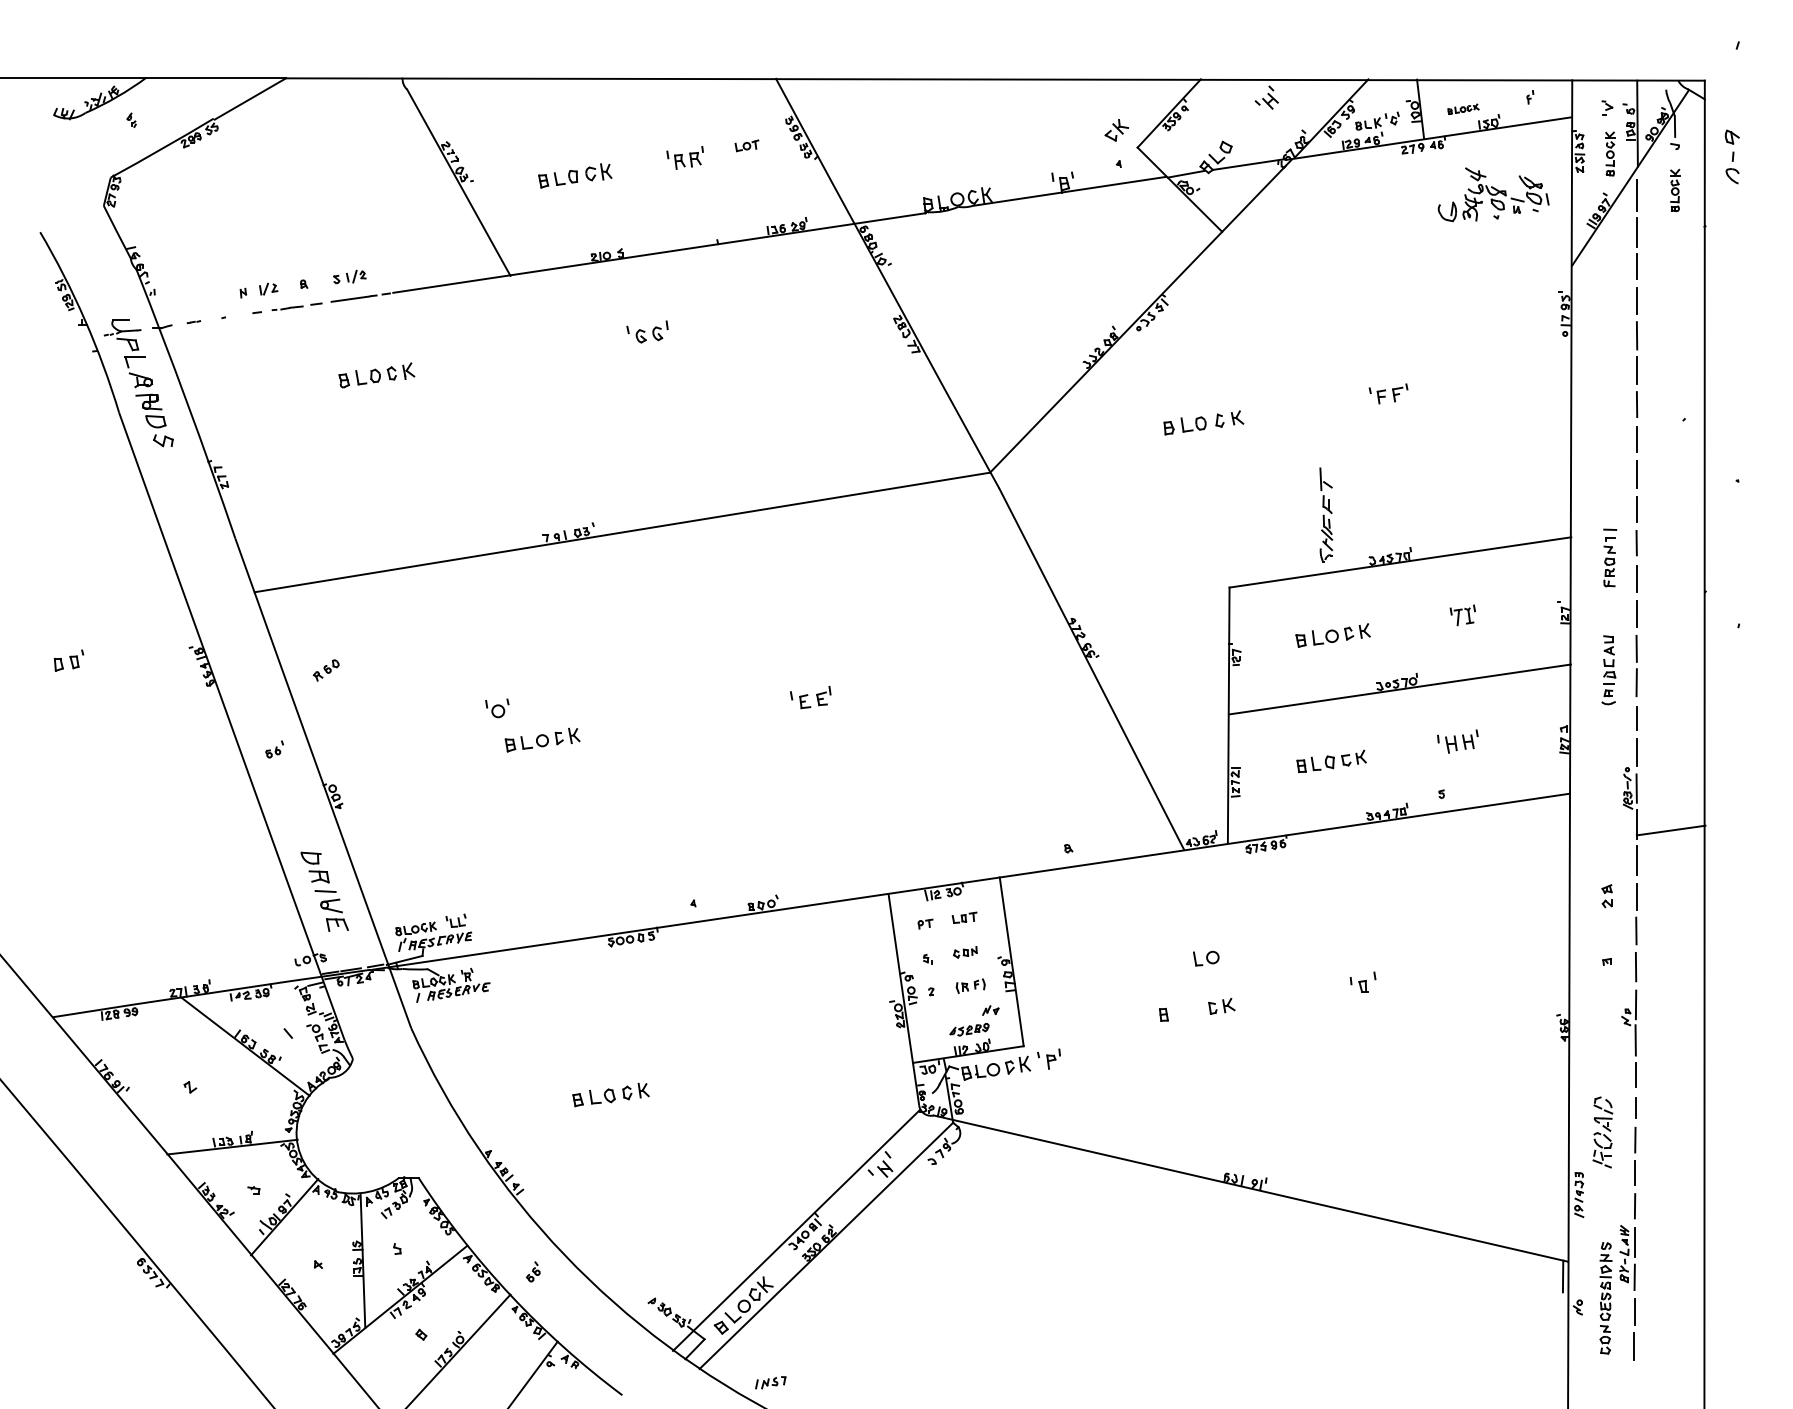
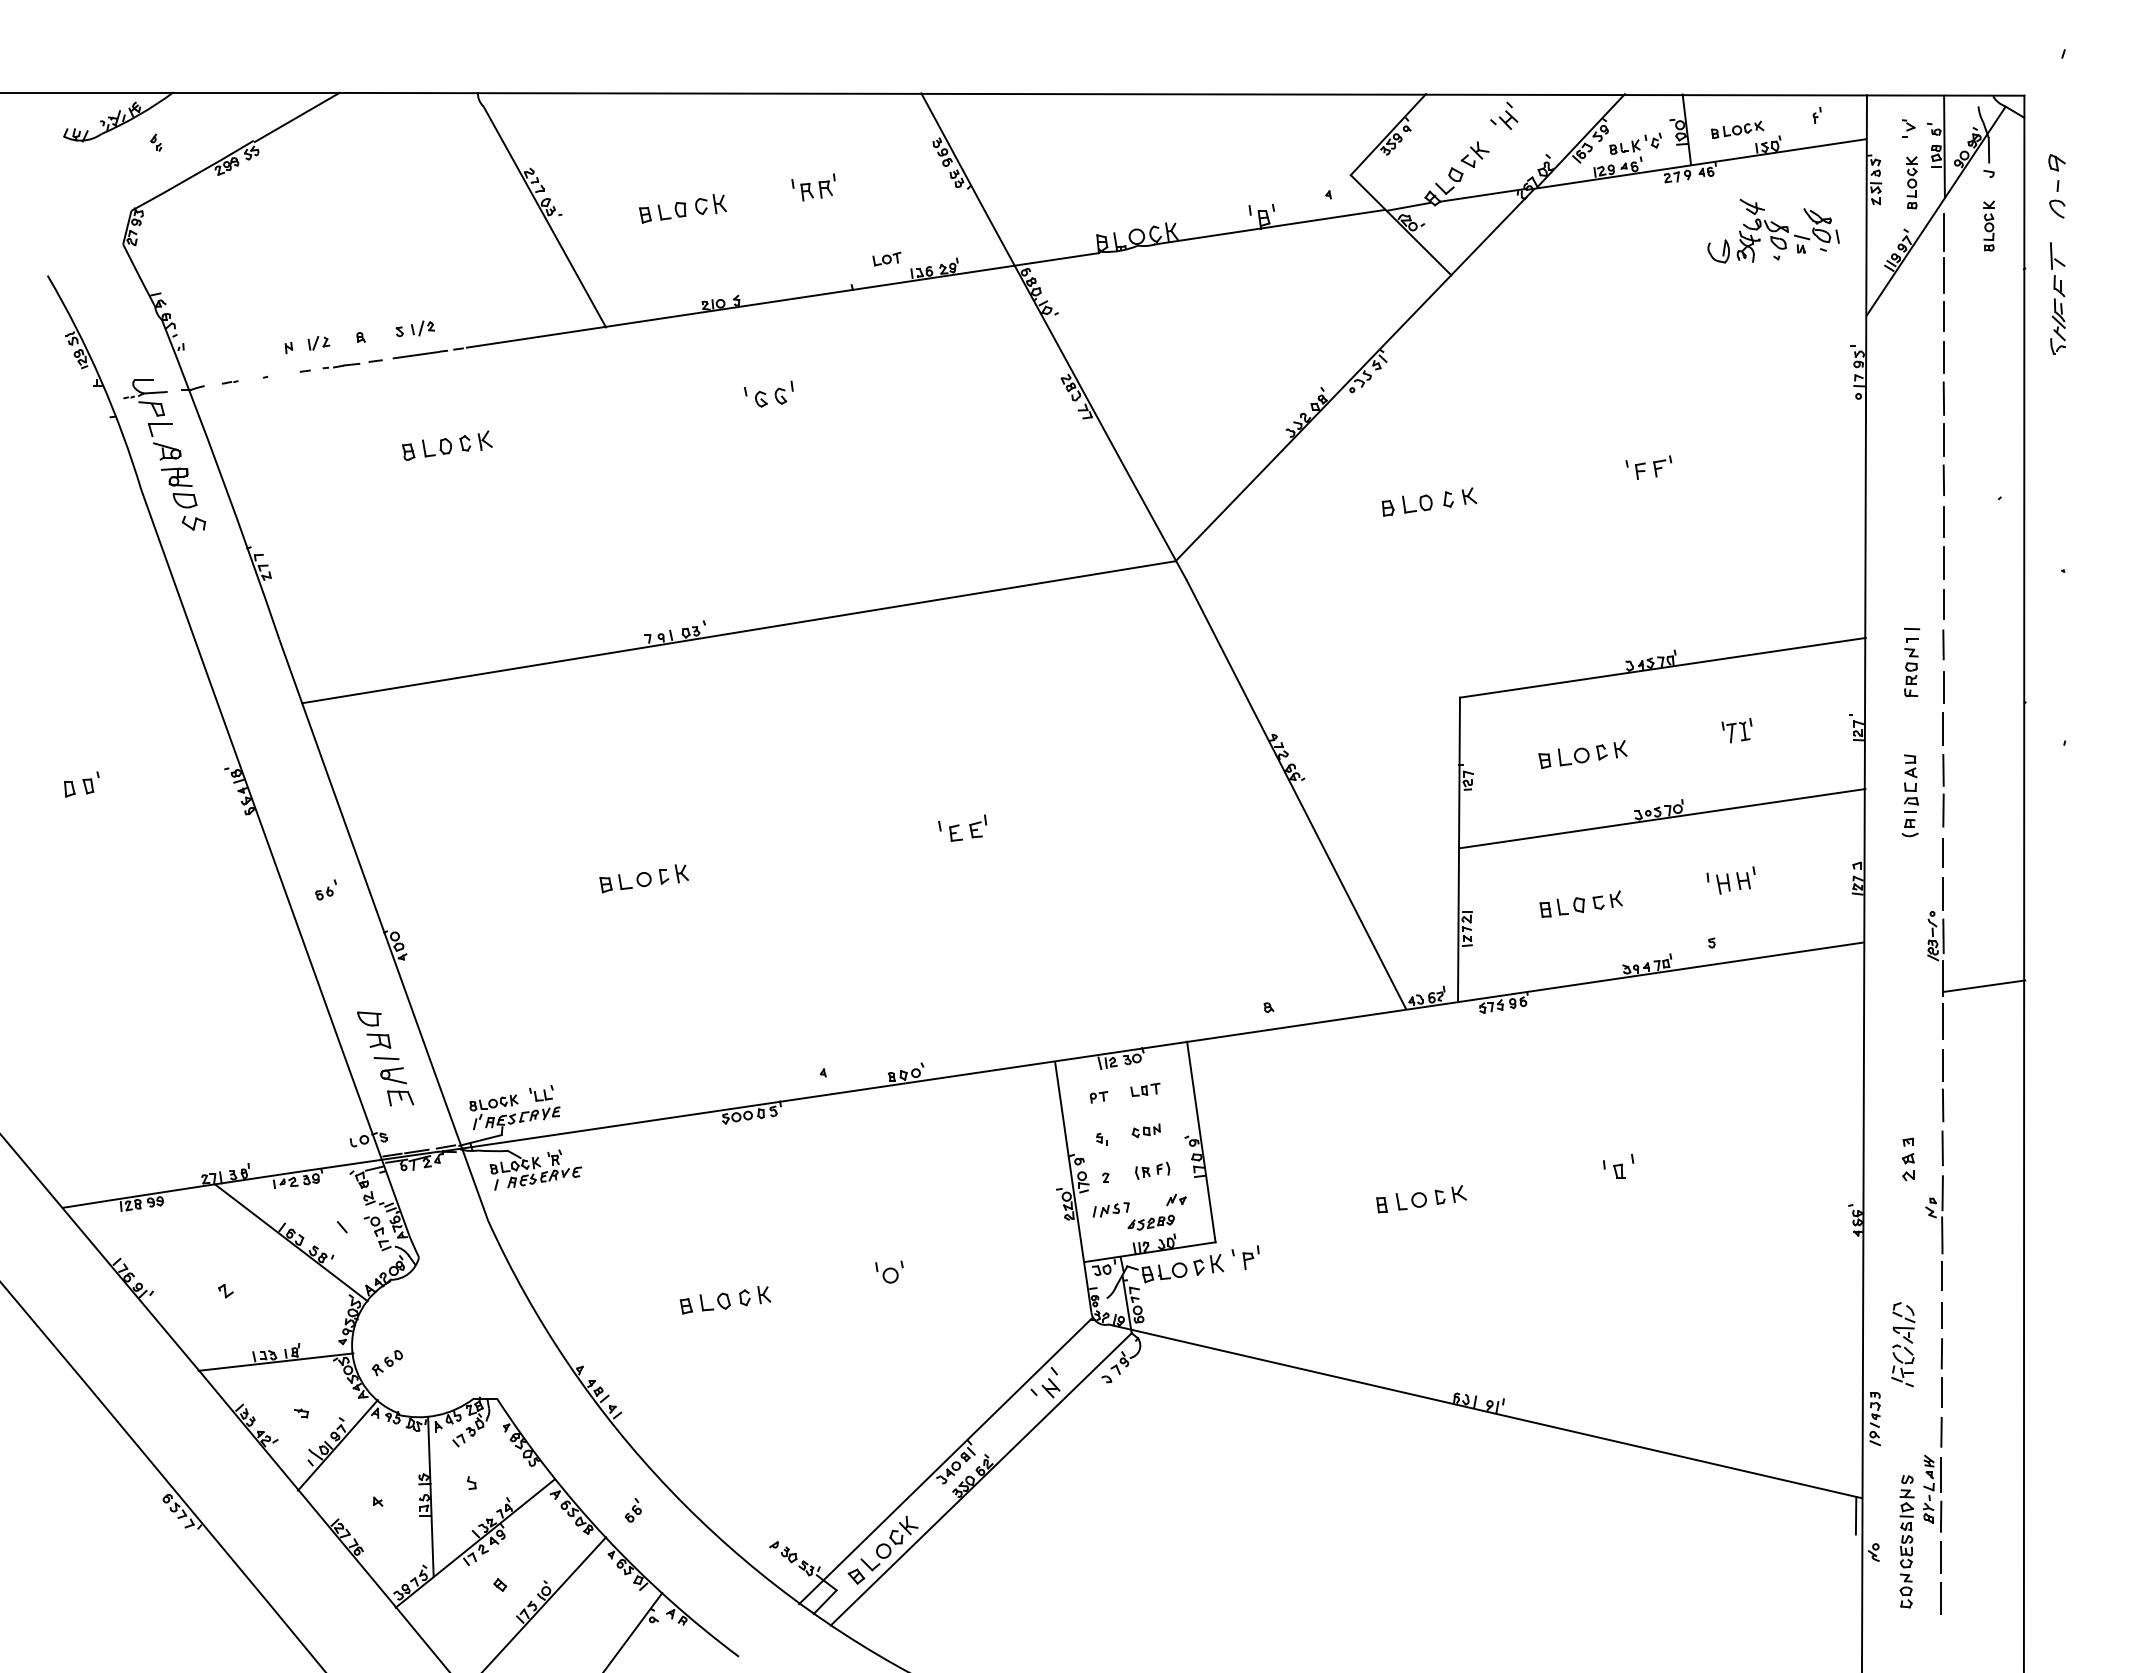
part: (1463, 109) -> (1737, 129), size x1.43
part: (1116, 130) -> (1474, 154), moved
part: (746, 145) -> (886, 258), moved
part: (1325, 515) -> (2057, 298), moved
part: (325, 670) -> (386, 1363), moved
part: (497, 707) -> (889, 1271), moved
part: (1606, 896) -> (1907, 1167), moved
part: (1205, 958) -> (1410, 1201), moved
part: (770, 1382) -> (1110, 1209), moved

